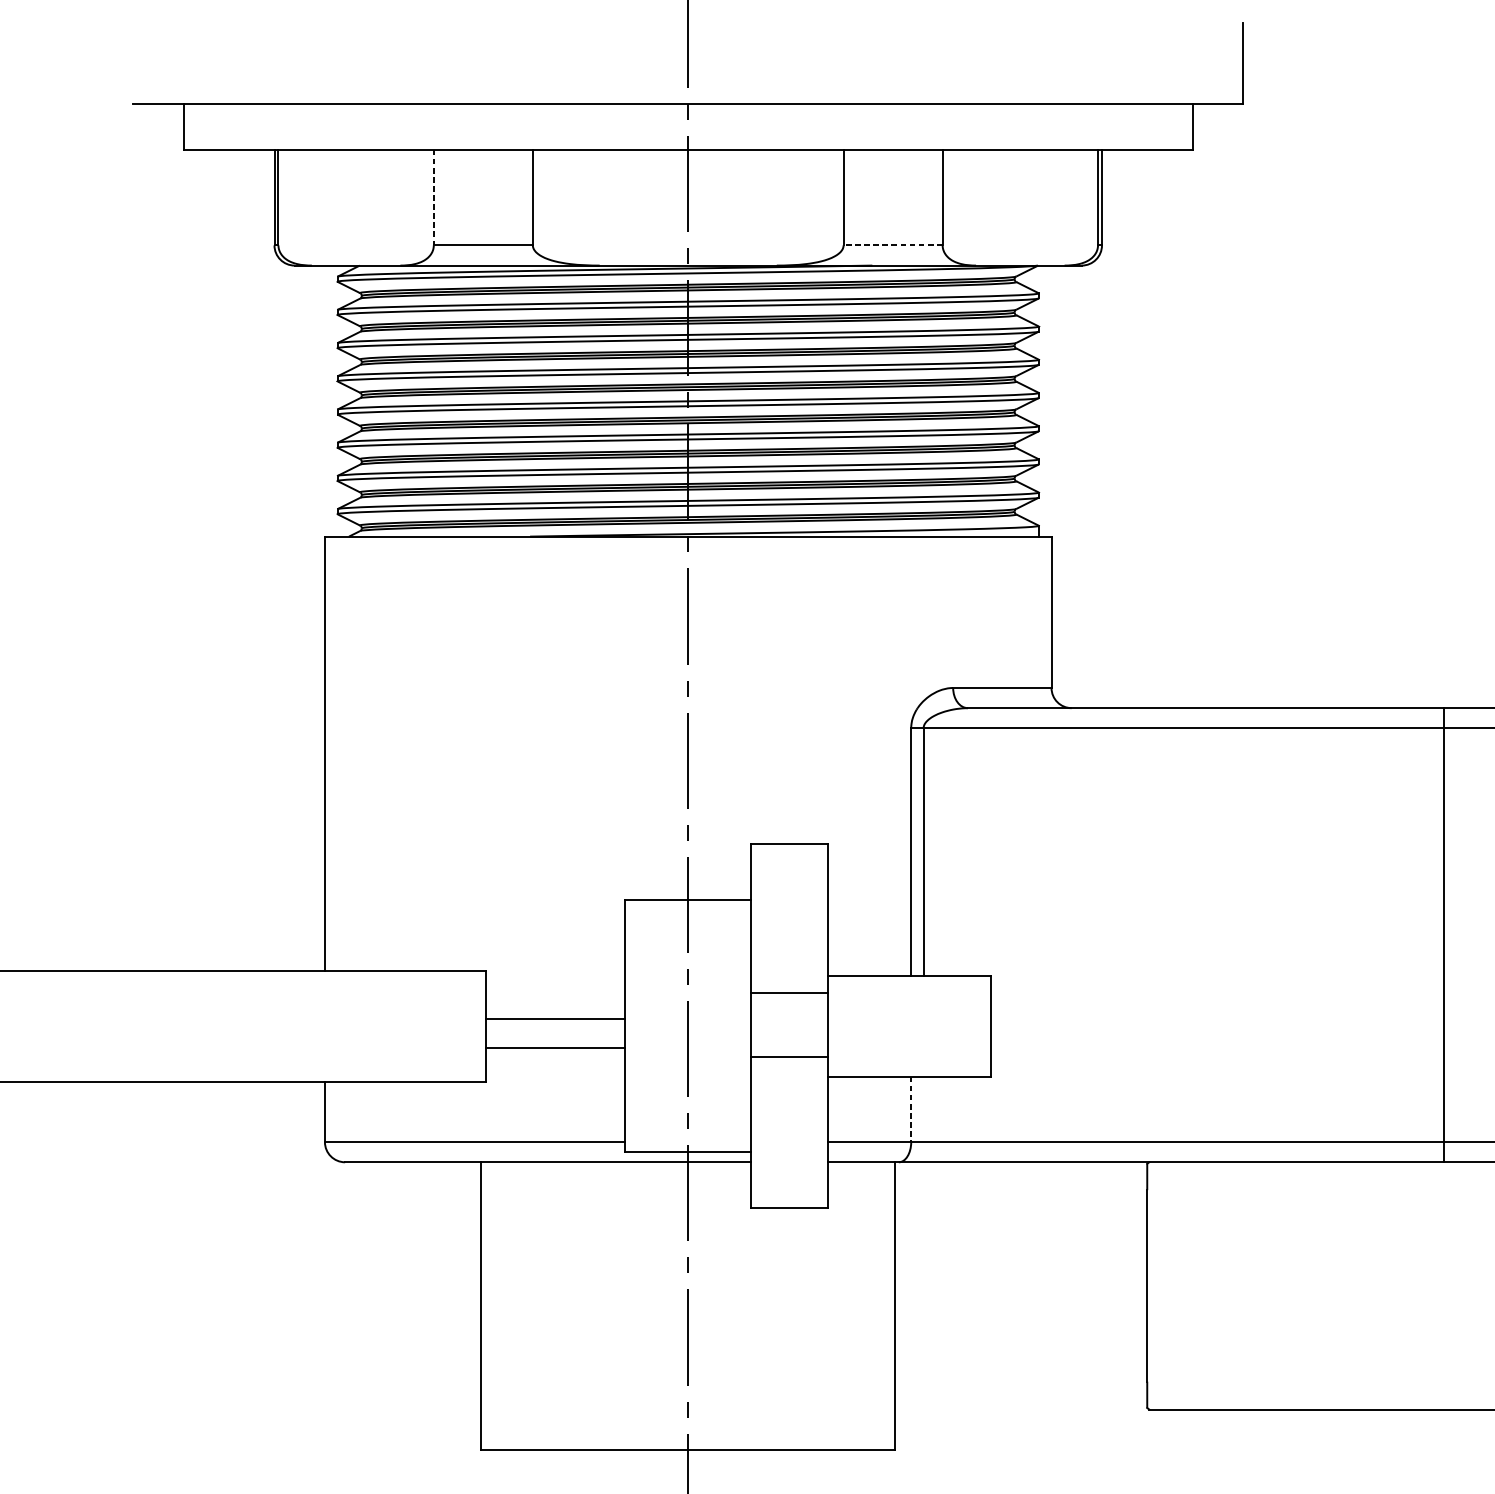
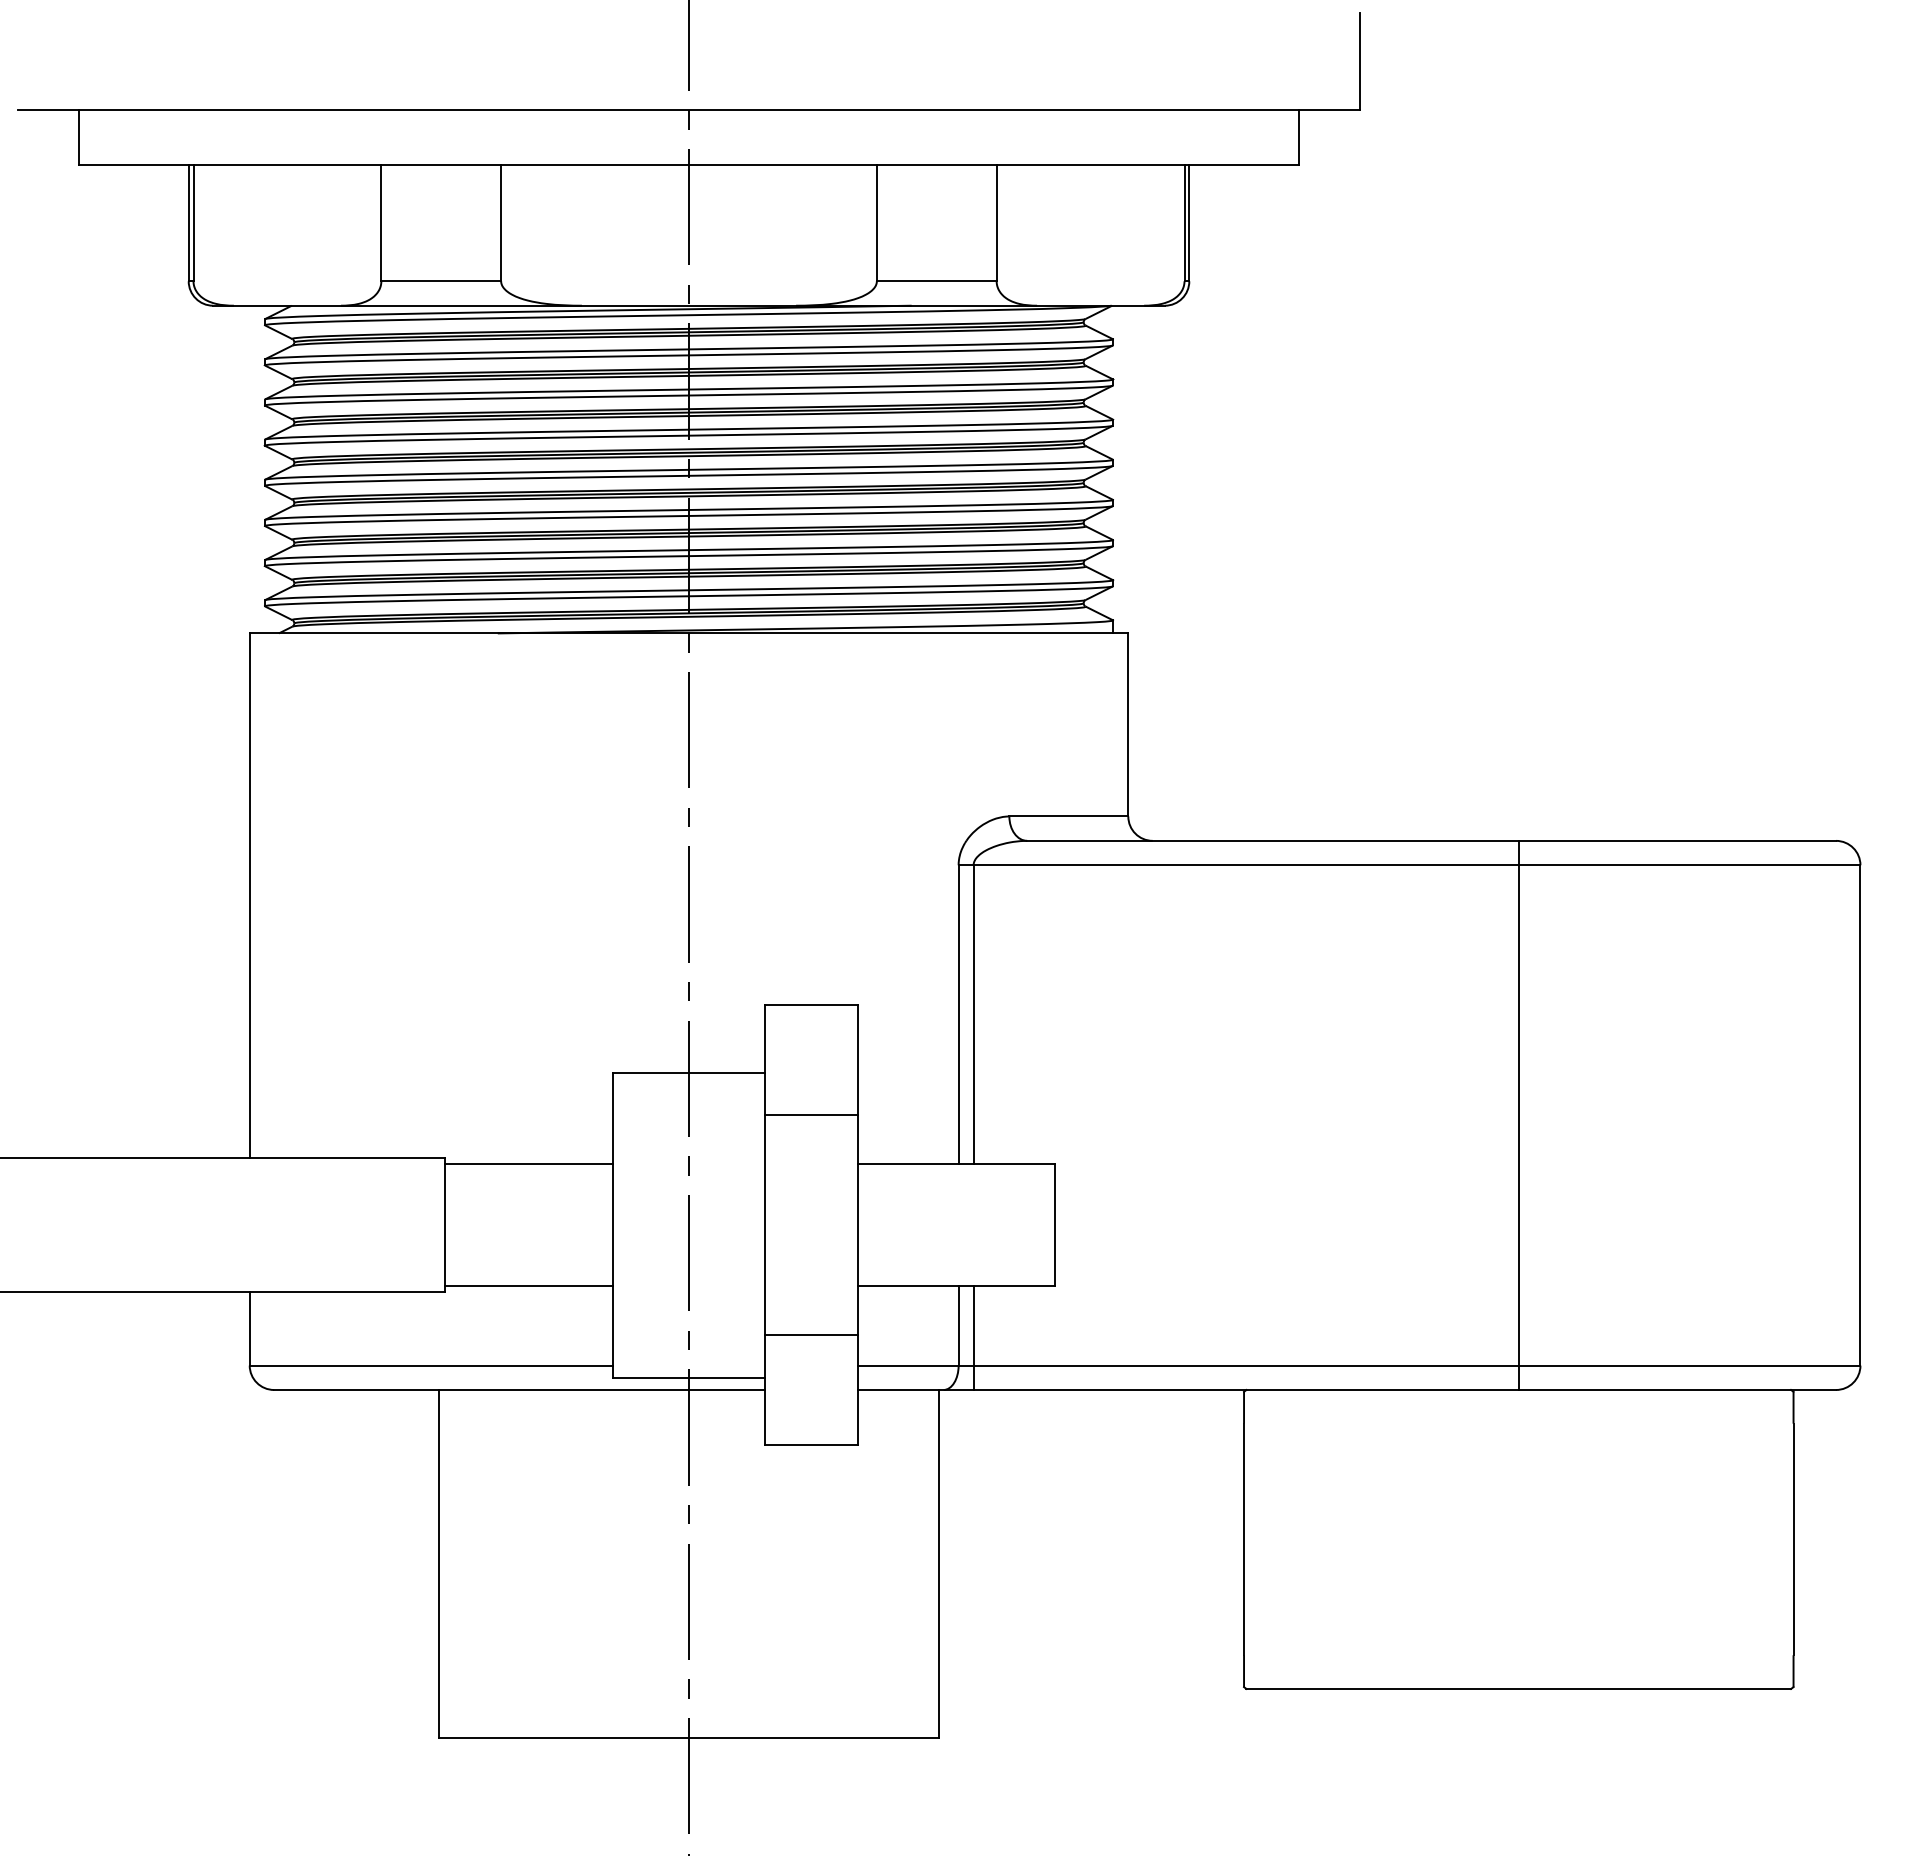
line: (433, 197) -> (381, 223), dashed -> solid
line: (892, 245) -> (936, 281), dashed -> solid
line: (1443, 934) -> (1518, 1114), moved
line: (789, 993) -> (811, 1115), moved
line: (555, 1019) -> (528, 1286), moved
line: (555, 1047) -> (528, 1164), moved
line: (789, 1057) -> (811, 1335), moved
line: (911, 1108) -> (958, 1325), dashed -> solid
line: (923, 1118) -> (973, 1337), added

